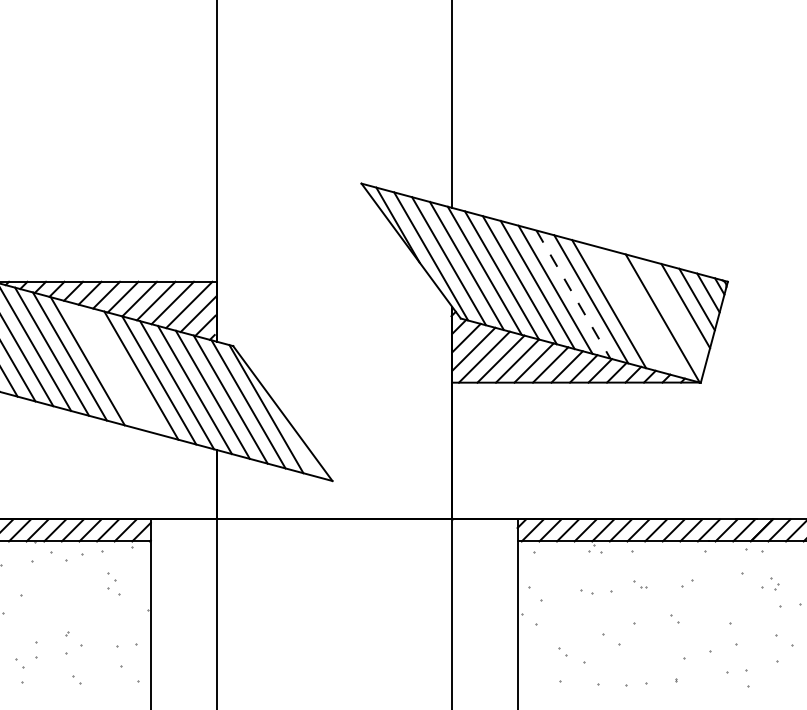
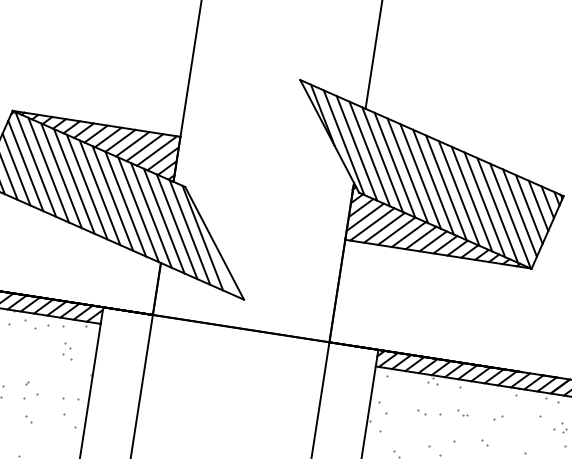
line: (573, 294) -> (446, 187), dashed -> solid
line: (627, 308) -> (485, 204), added
line: (674, 312) -> (520, 213), added
line: (644, 313) -> (497, 210), added
line: (105, 366) -> (87, 187), added
line: (123, 370) -> (100, 192), added

